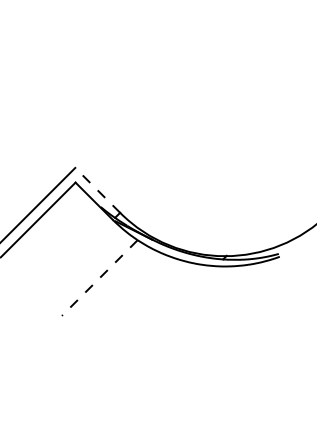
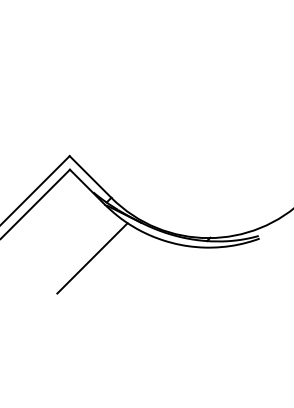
line: (97, 190) -> (90, 177), dashed -> solid
line: (99, 278) -> (92, 258), dashed -> solid

